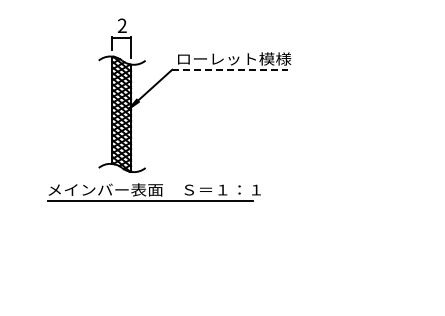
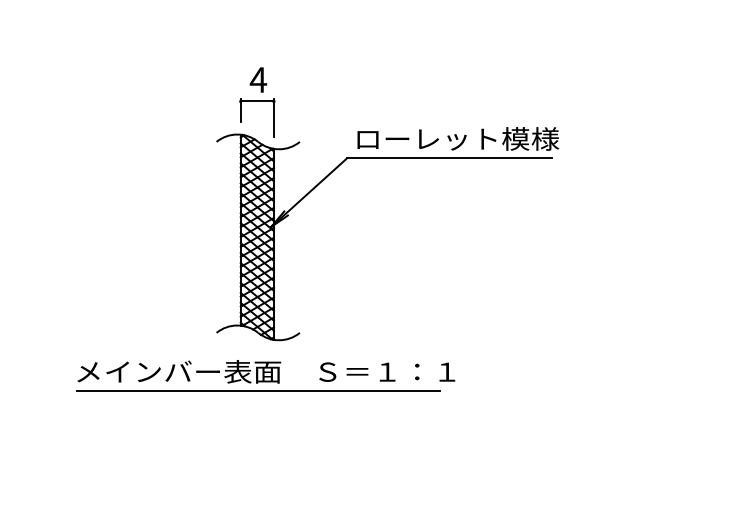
text: (122, 25) -> (258, 79), 2 -> 4
line: (229, 69) -> (449, 157), dashed -> solid
part: (153, 192) -> (264, 376), moved

